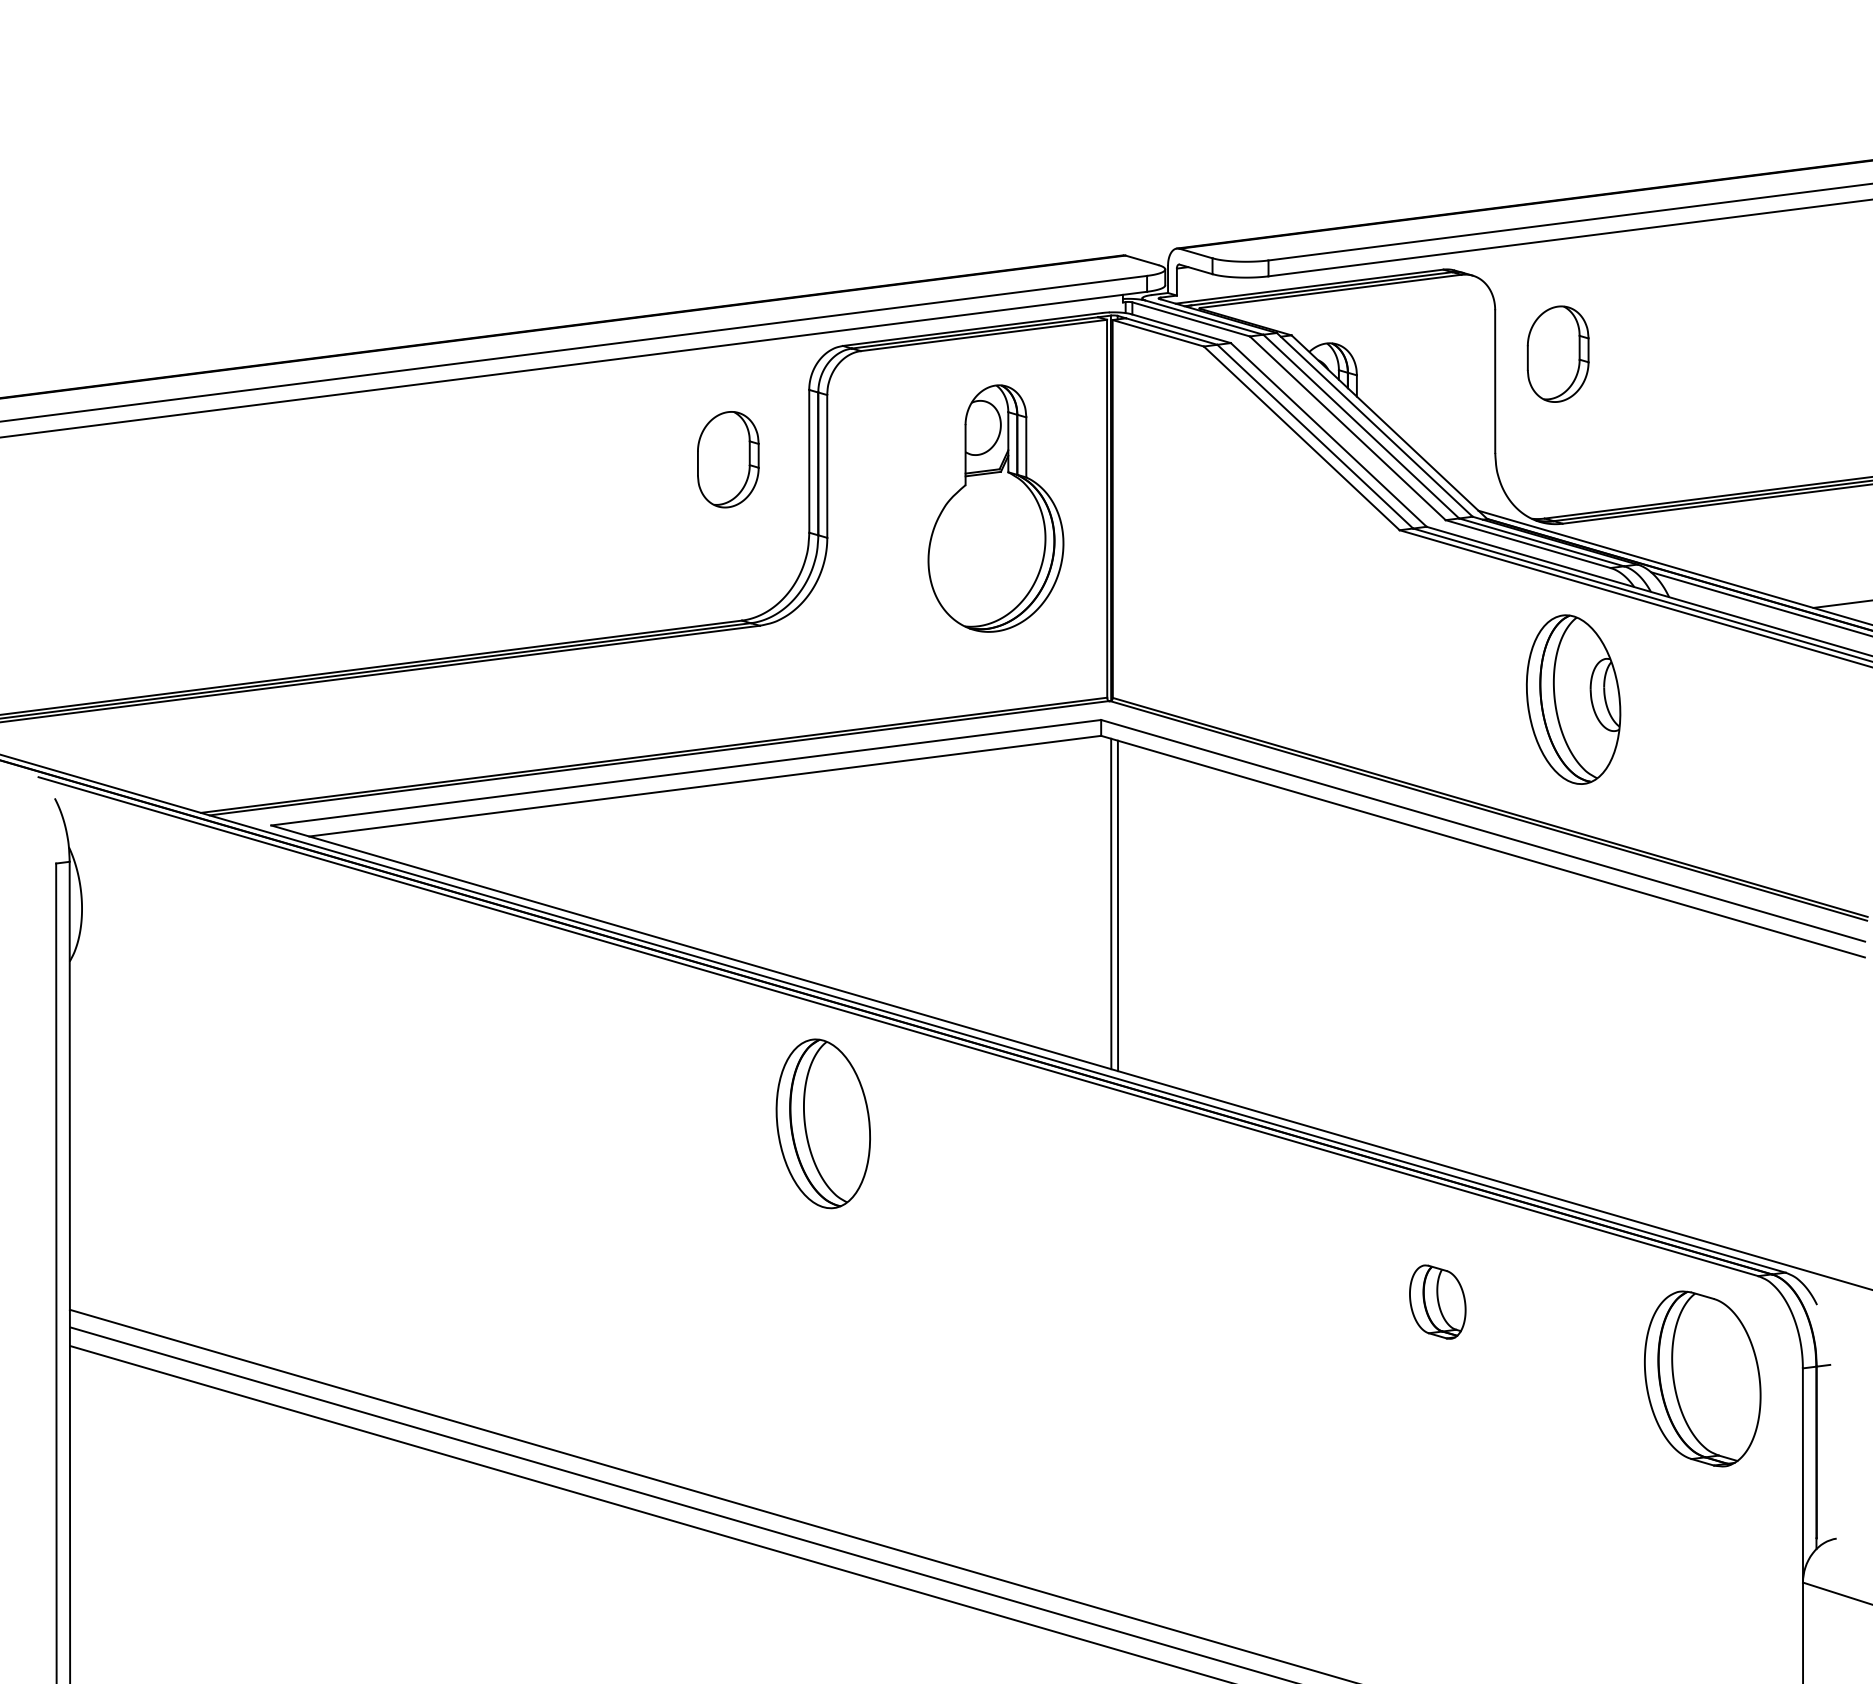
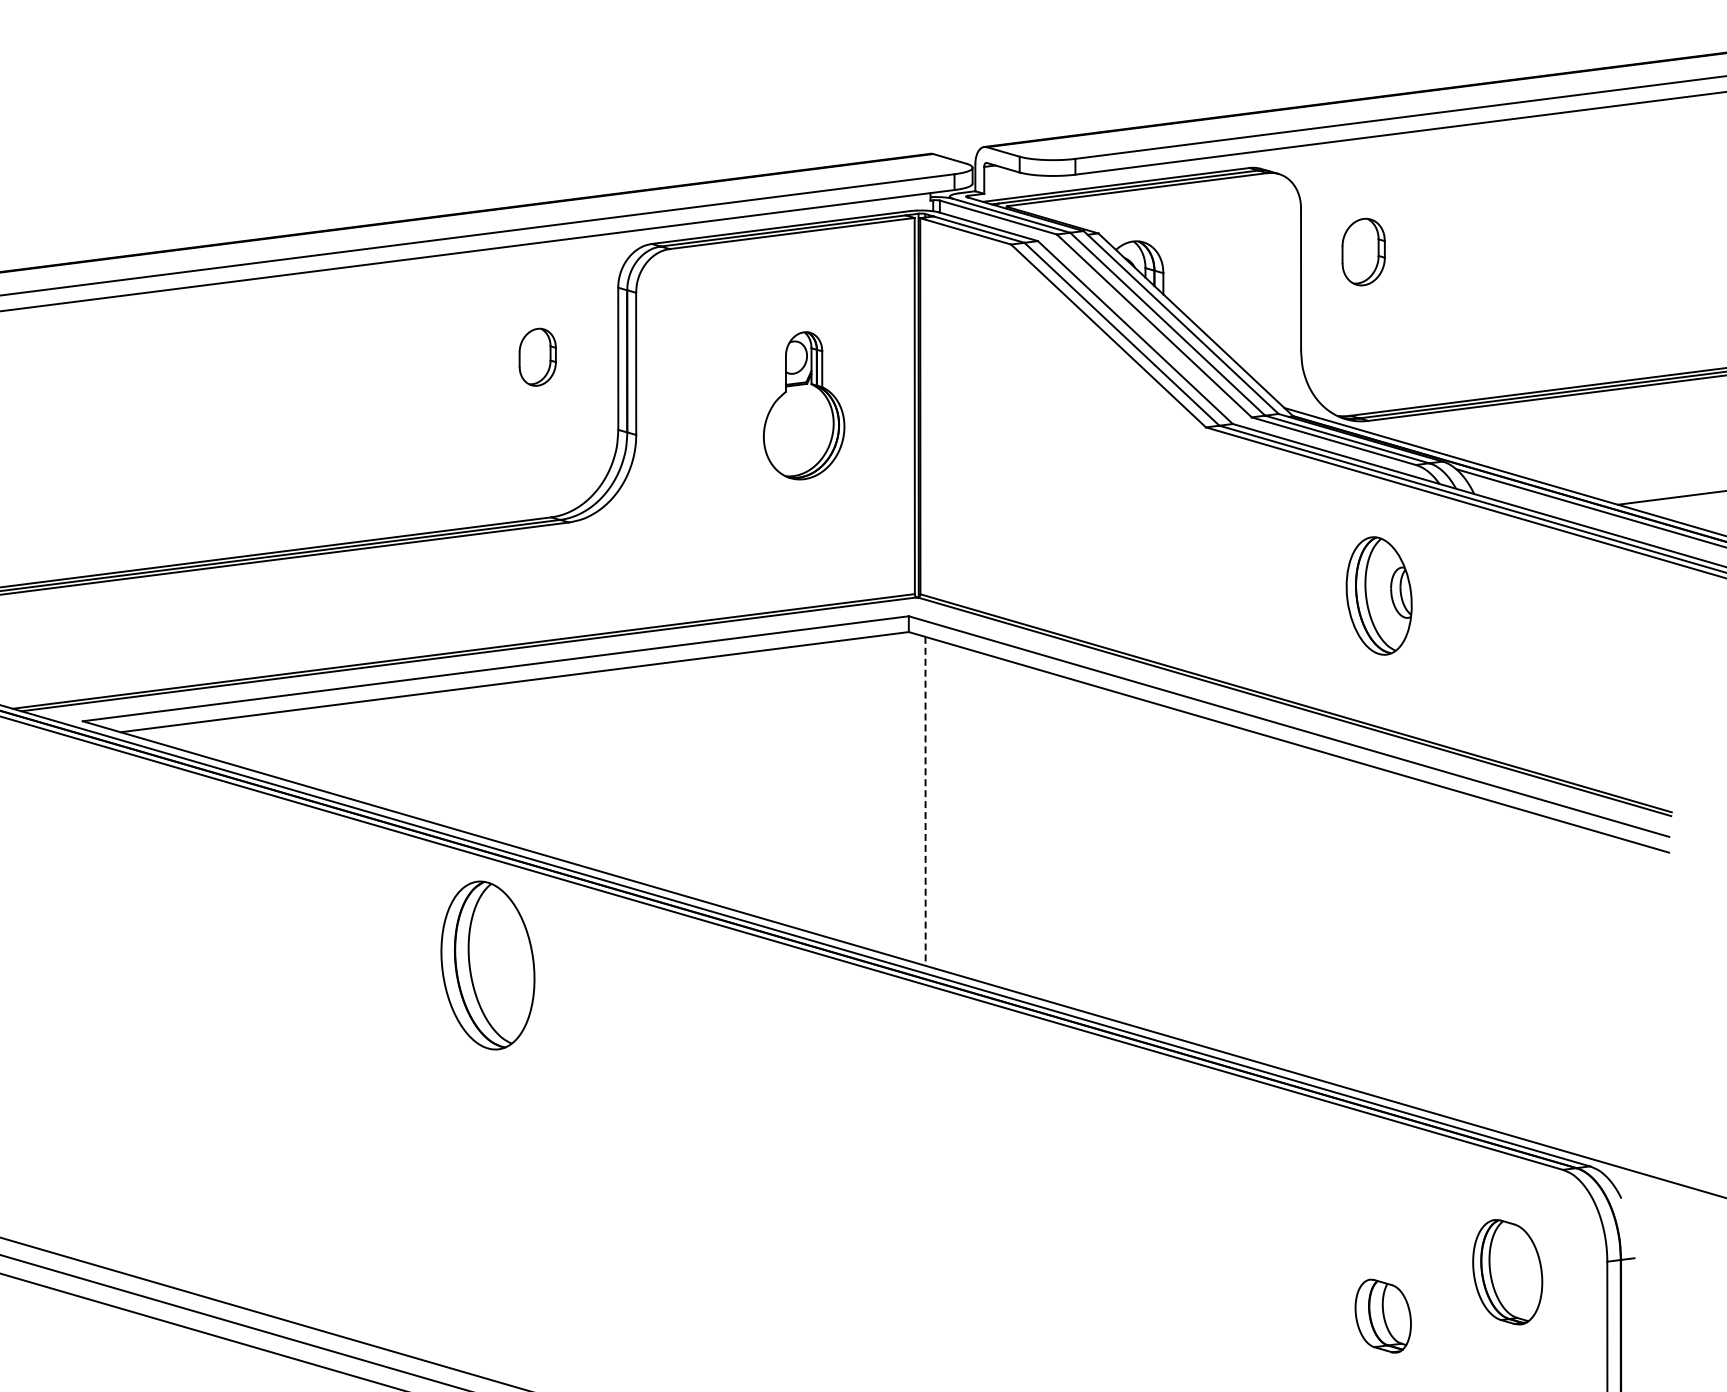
part: (1557, 353) -> (1363, 251), size x0.7
part: (728, 459) -> (537, 356), size x0.6
part: (995, 508) -> (803, 405), size x0.6
part: (1573, 699) -> (1378, 595), size x0.7
line: (1111, 903) -> (919, 798), removed
line: (1117, 906) -> (925, 801), solid -> dashed
part: (822, 1123) -> (487, 965), moved
part: (1437, 1301) -> (1382, 1315), moved
part: (1702, 1378) -> (1507, 1271), size x0.6

